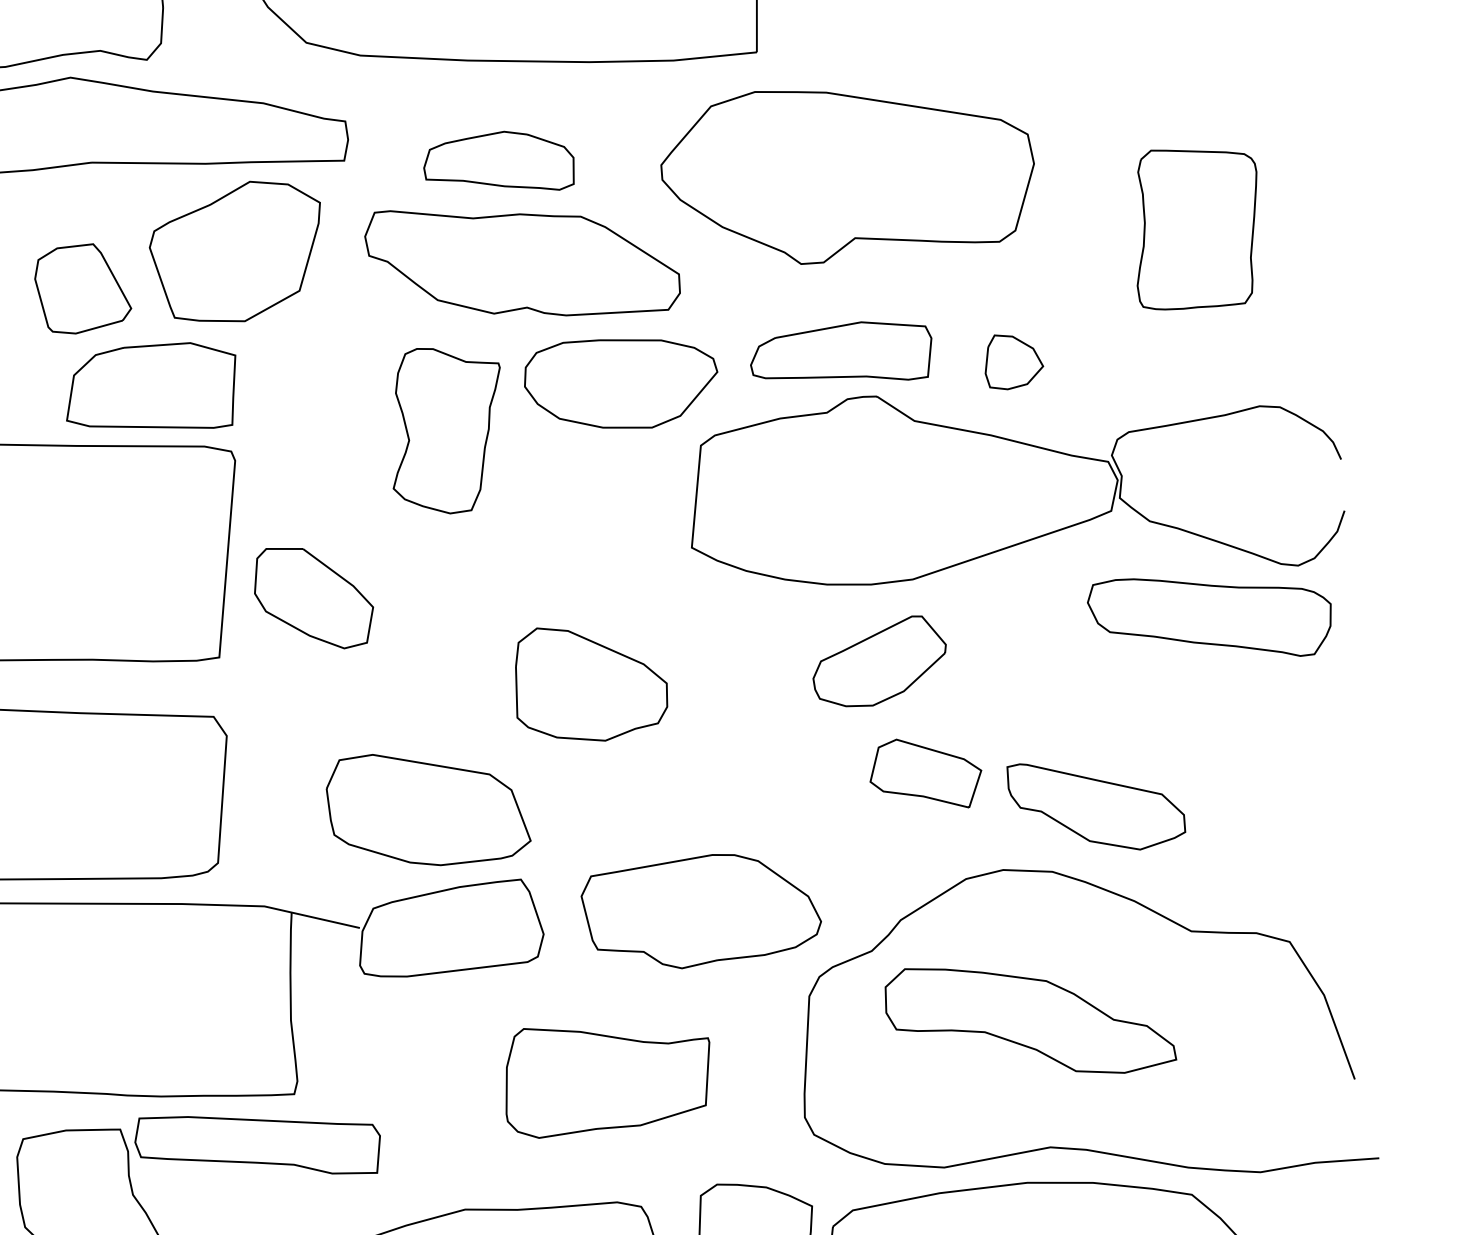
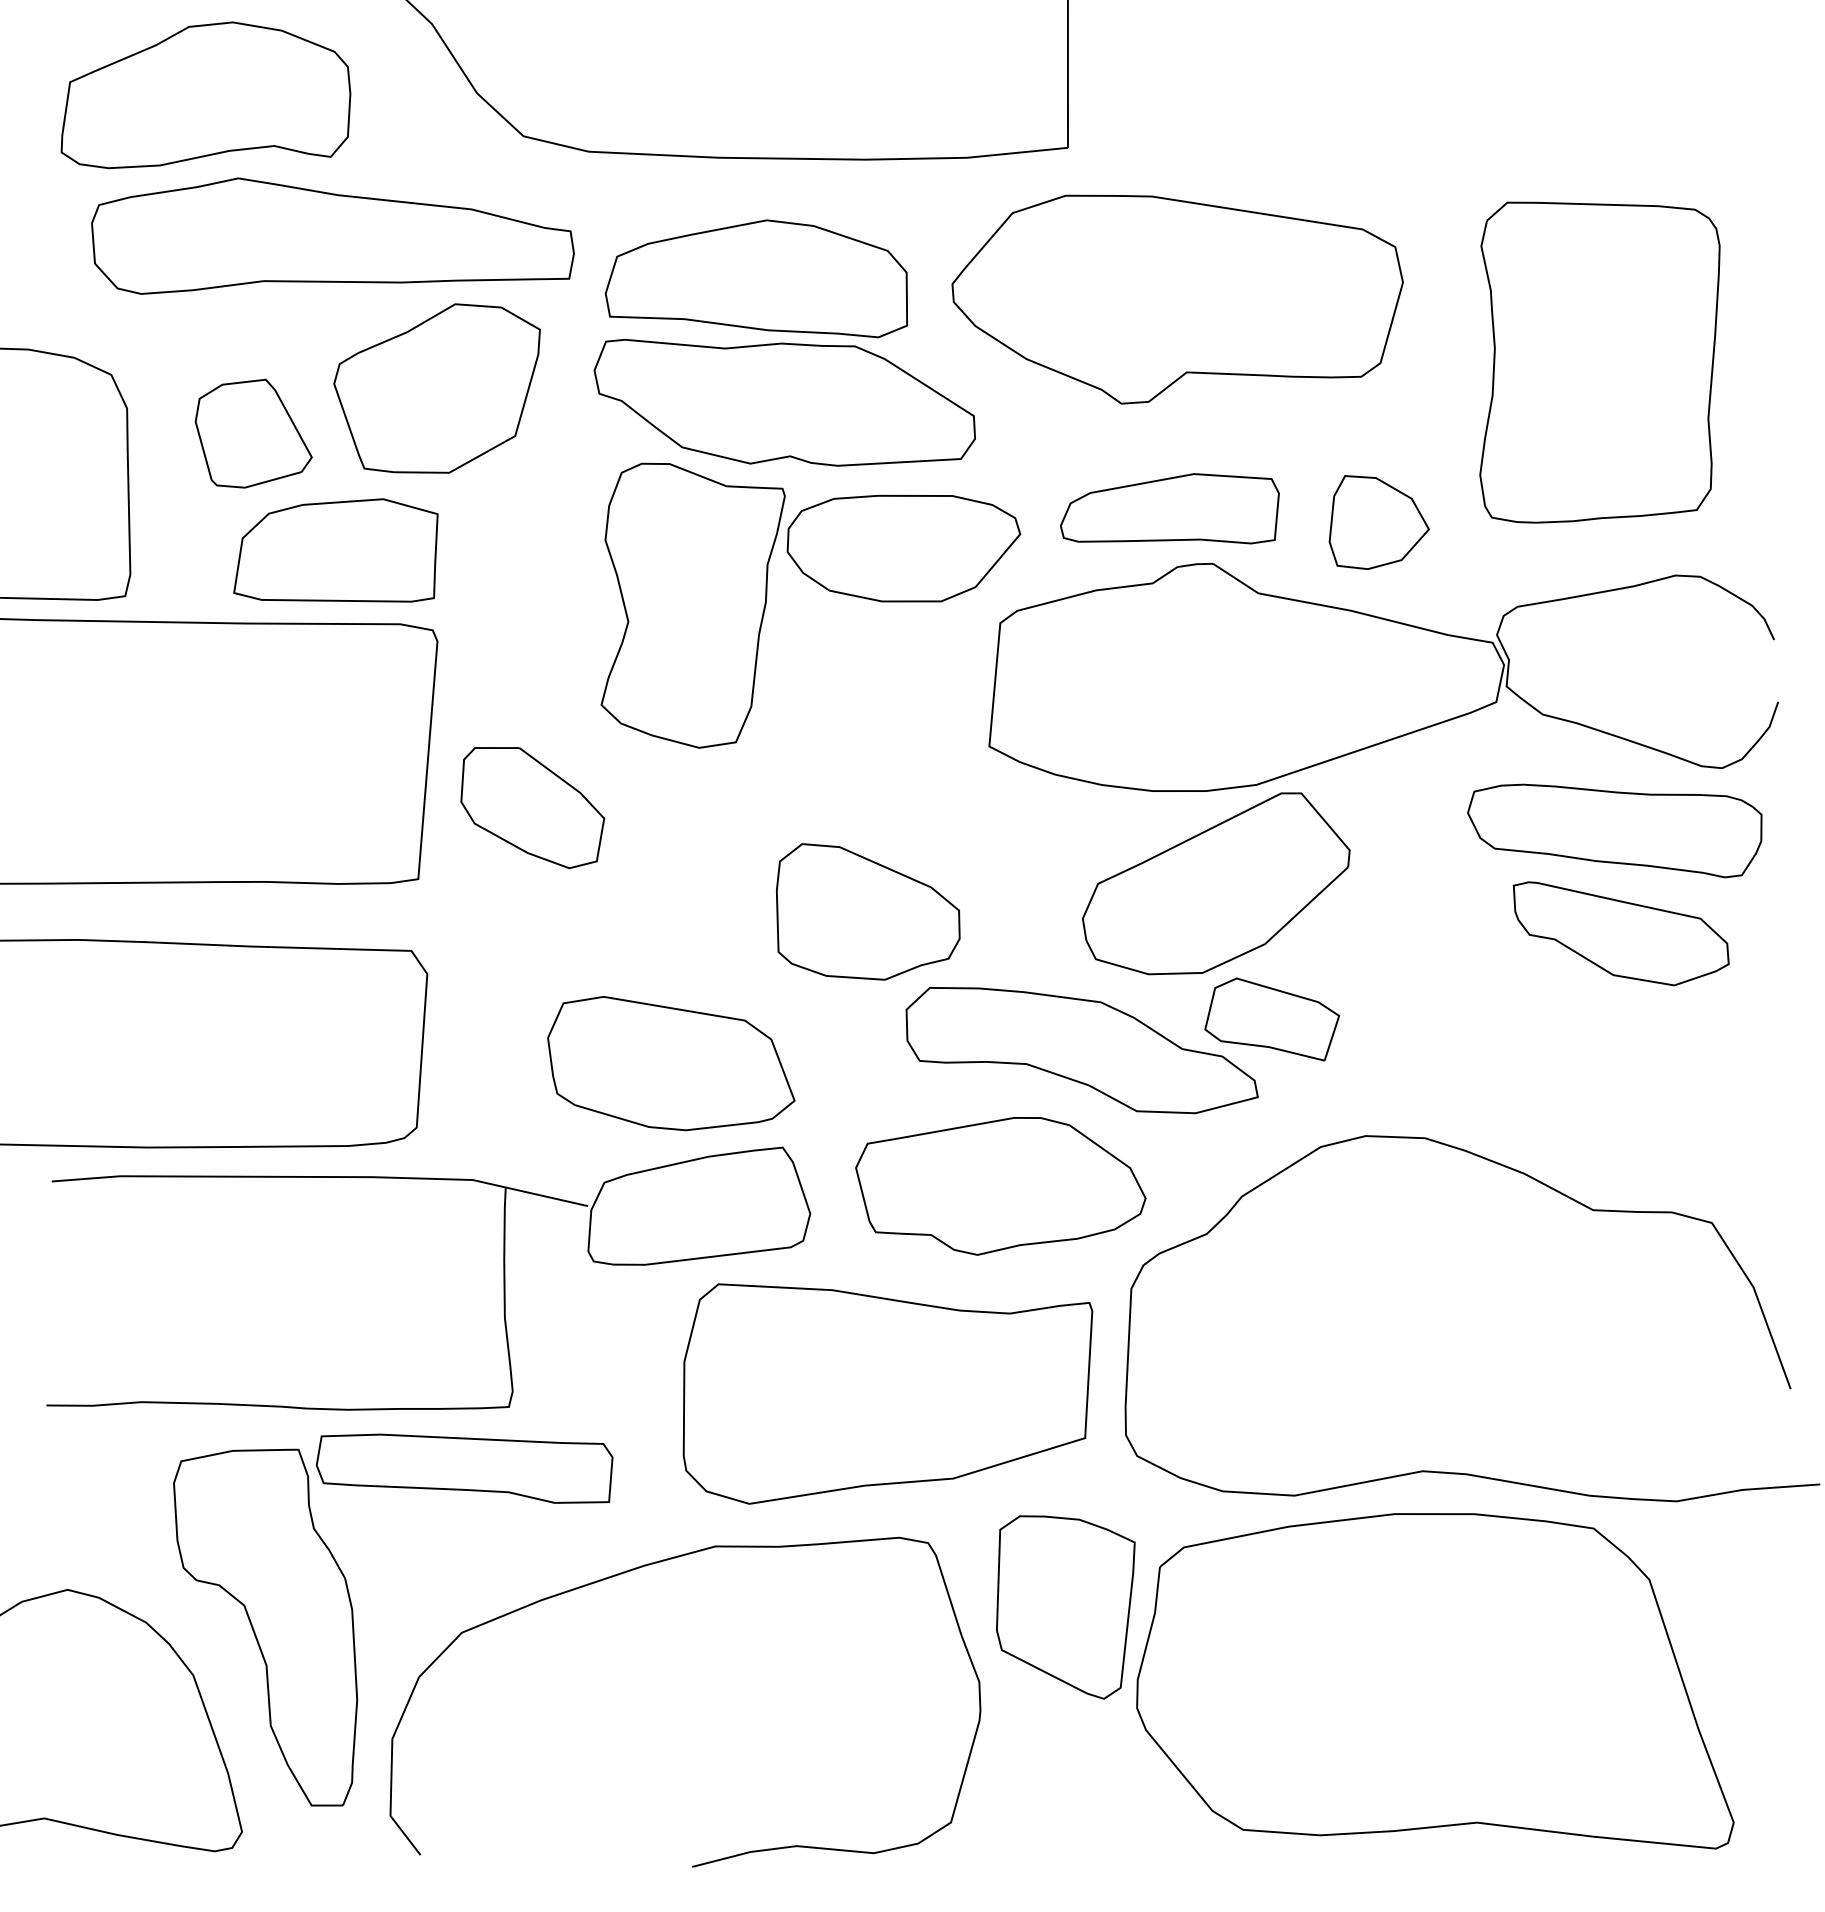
part: (498, 160) -> (755, 278), size x1.67
part: (1196, 229) -> (1599, 362), size x1.67
part: (1013, 362) -> (1378, 522), size x1.43
part: (446, 431) -> (692, 605), size x1.43
part: (879, 661) -> (1216, 883), size x1.67
part: (1095, 806) -> (1620, 933), moved
part: (1030, 1020) -> (1081, 1050), moved
part: (607, 1083) -> (887, 1393), size x1.67

